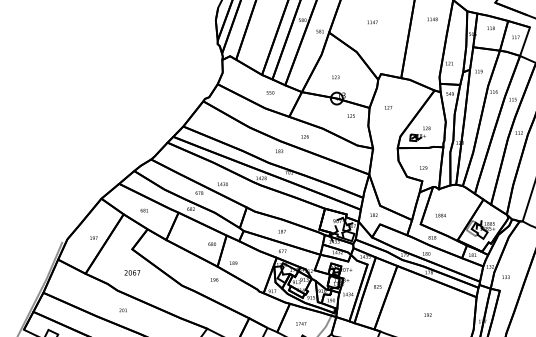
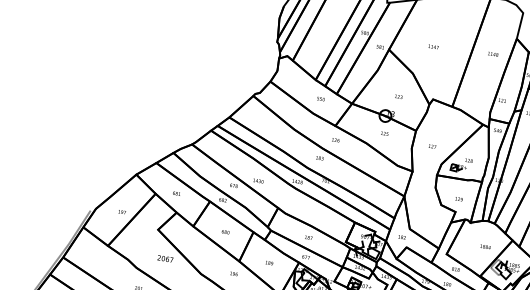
text: (335, 77) -> (398, 96), moved
text: (388, 107) -> (432, 146), moved
text: (350, 115) -> (384, 132), moved
text: (304, 136) -> (335, 139), moved
text: (440, 215) -> (485, 246), moved
text: (211, 243) -> (225, 231), moved
text: (233, 262) -> (269, 262), moved
text: (132, 272) -> (165, 258), moved

